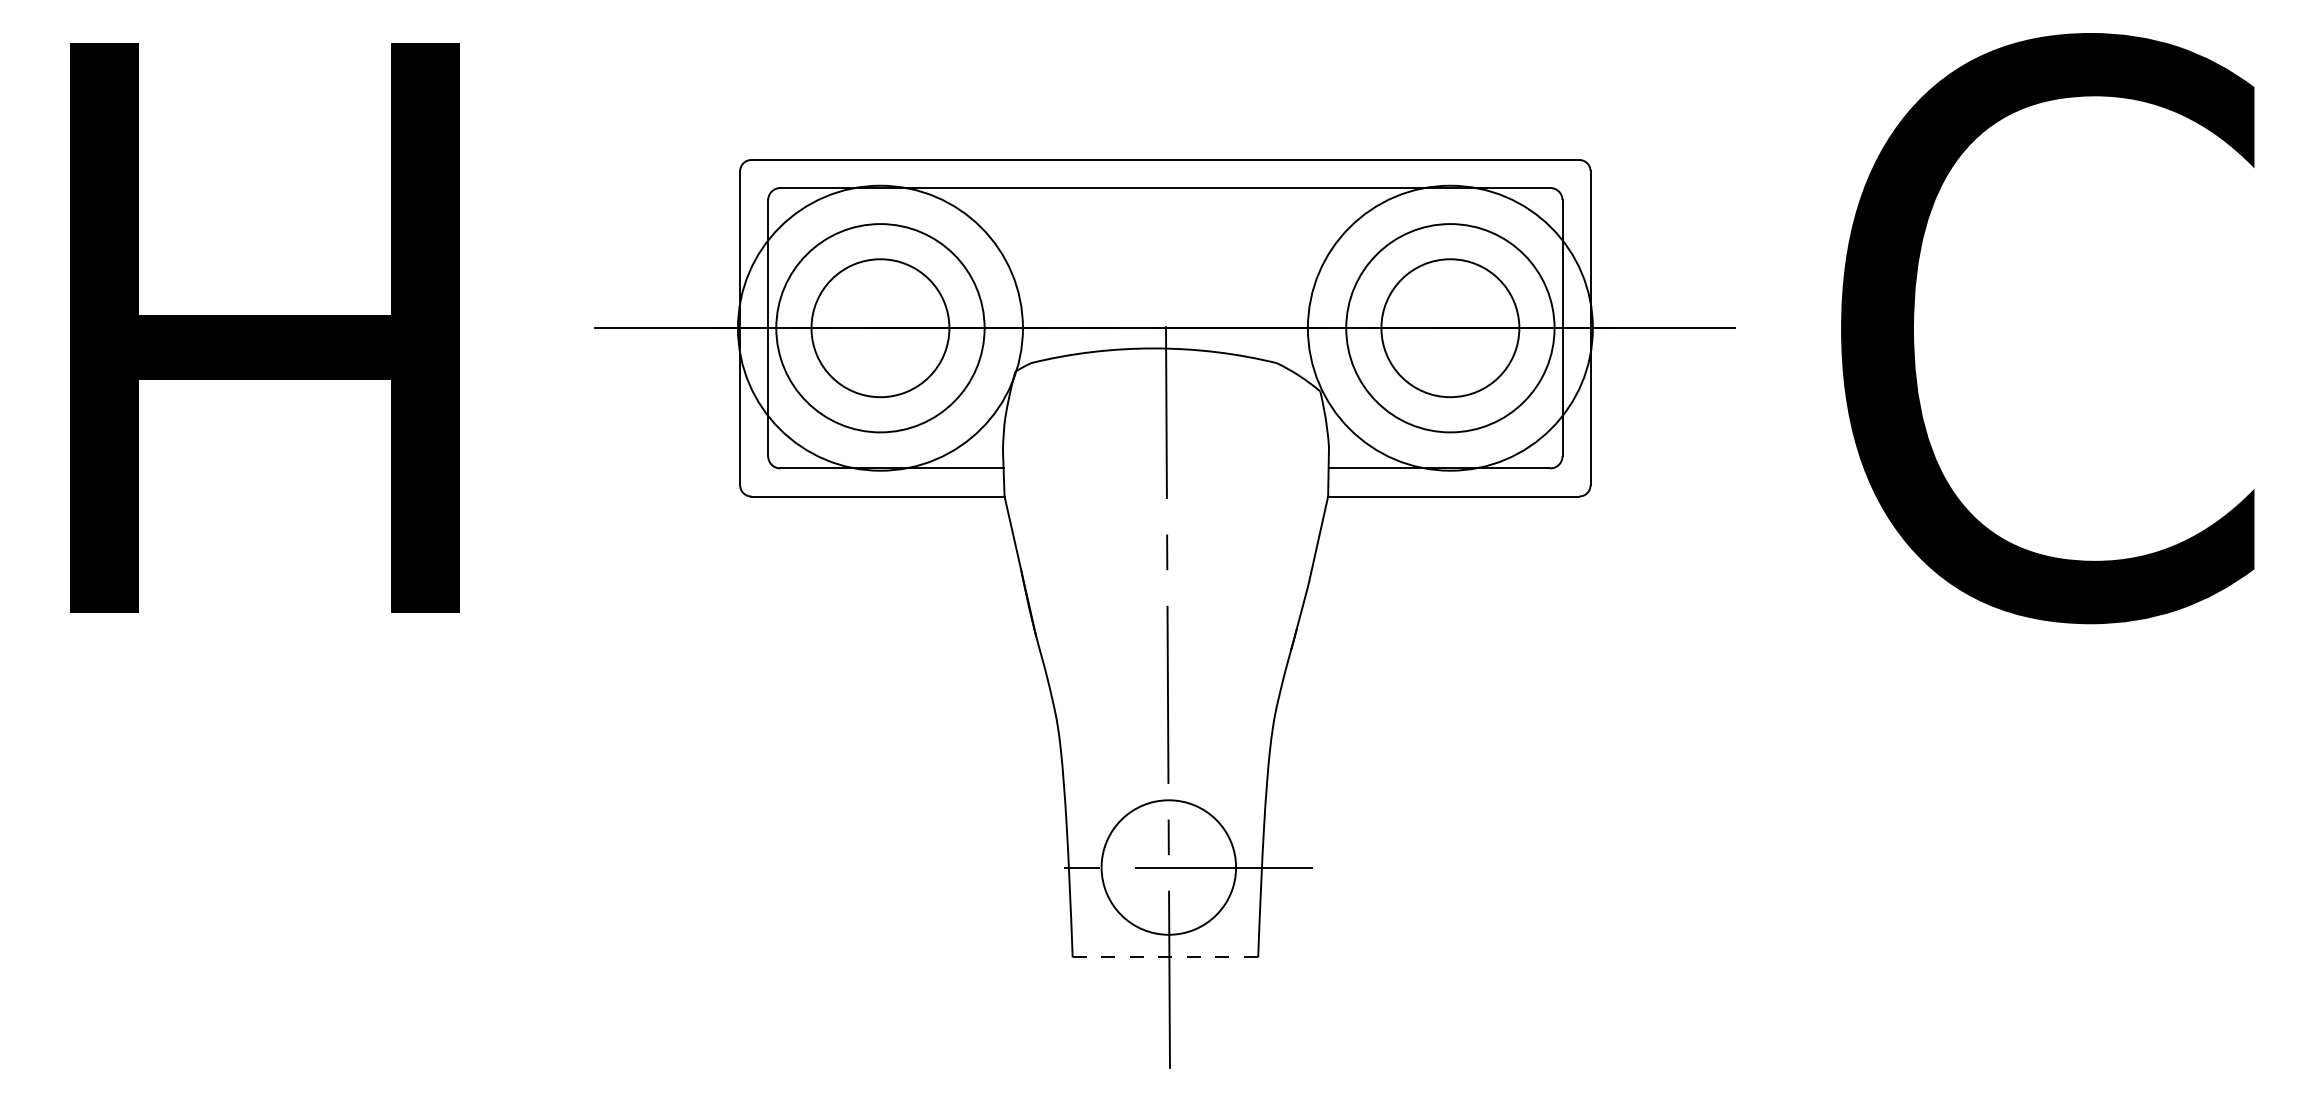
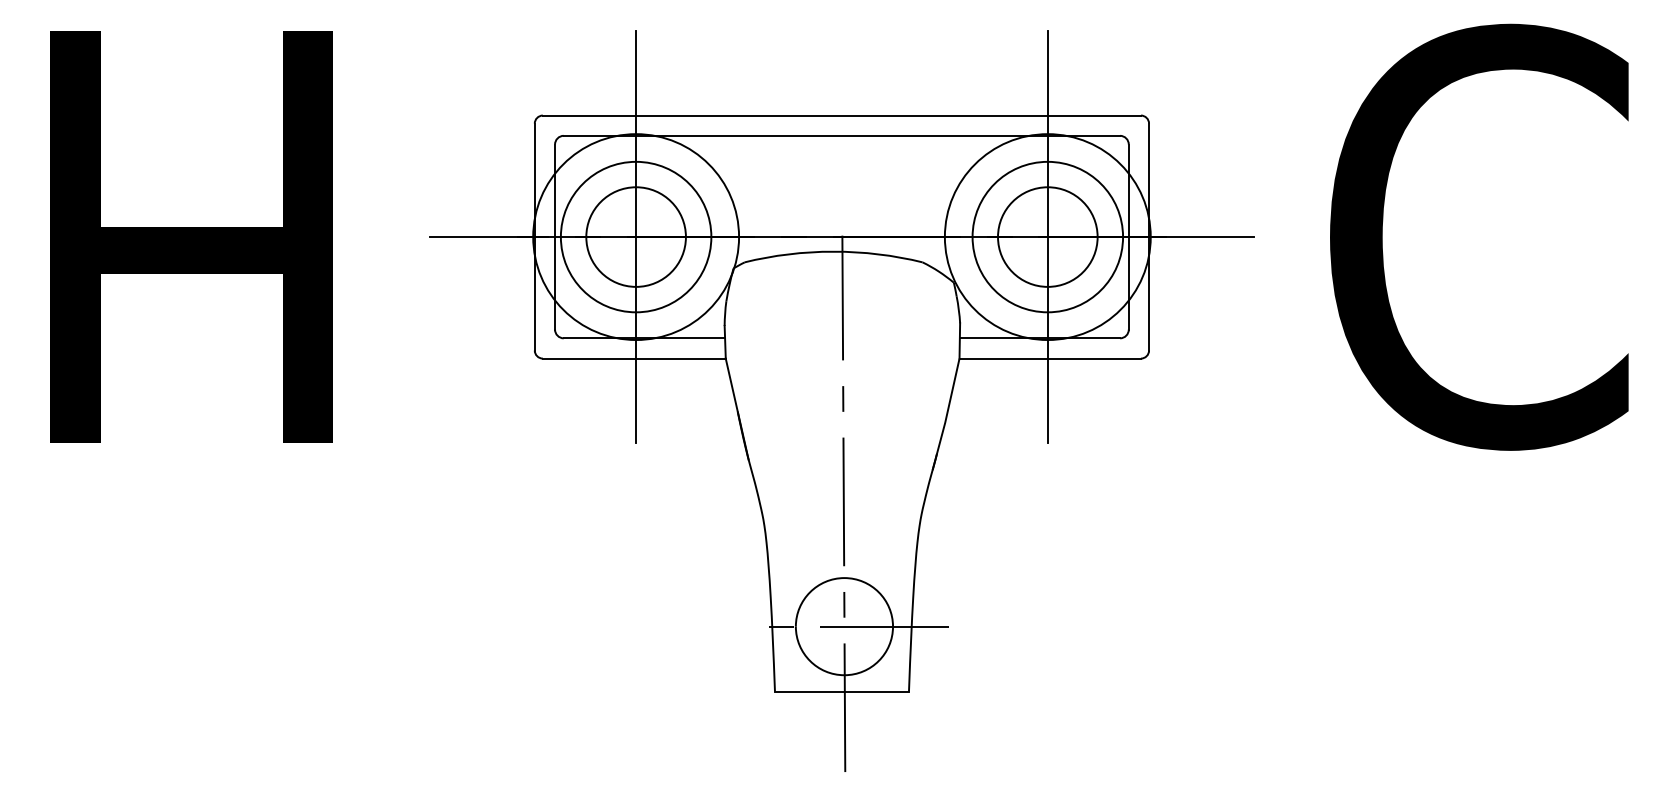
line: (880, 327) -> (636, 236), added
line: (1449, 327) -> (1047, 236), added
line: (1166, 957) -> (842, 691), dashed -> solid

